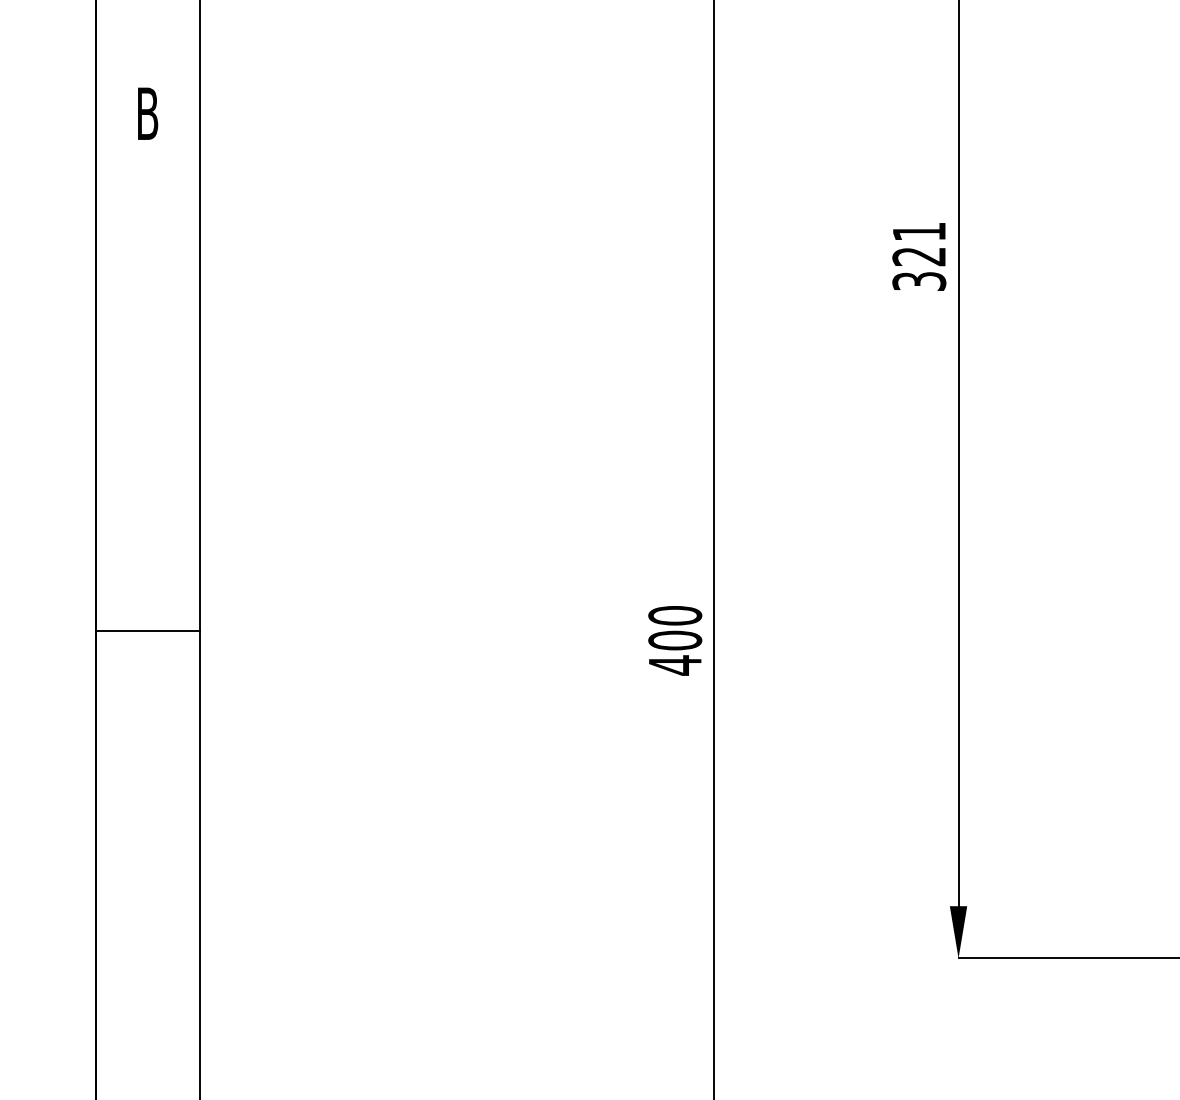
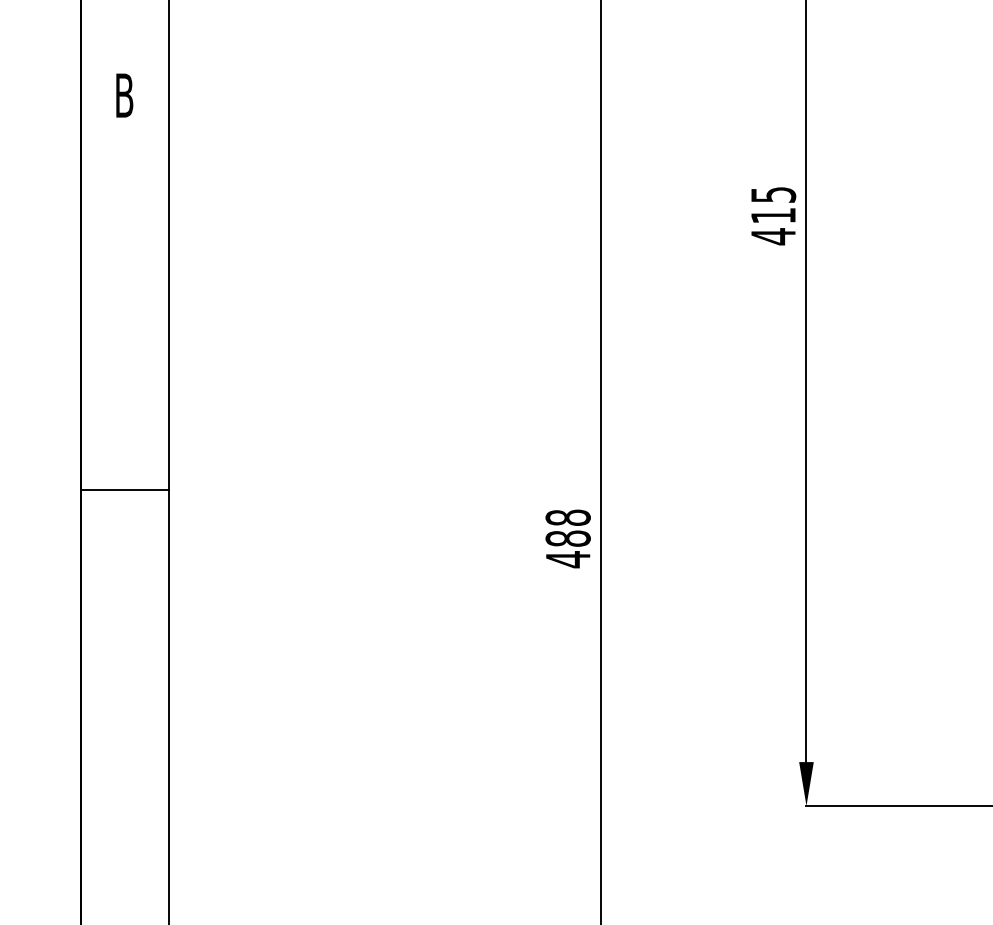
text: (919, 256) -> (773, 215), 321 -> 415
text: (675, 628) -> (568, 528), 400 -> 488
line: (147, 630) -> (124, 489), moved

